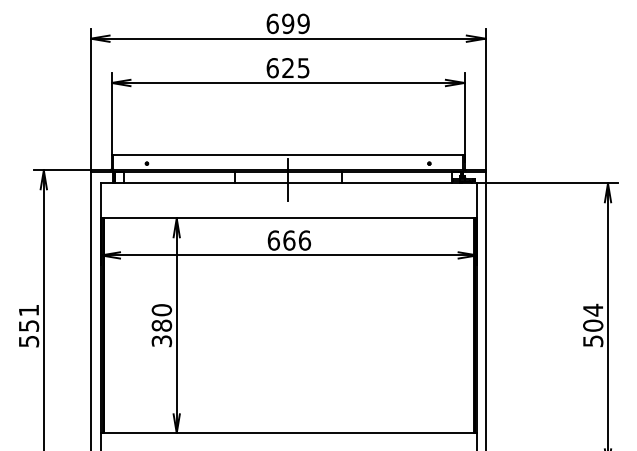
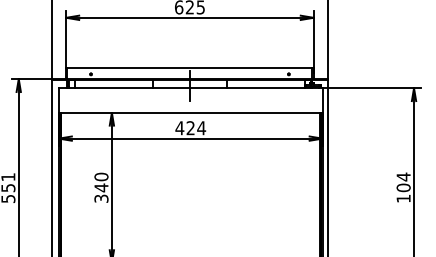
text: (289, 240) -> (190, 128), 666 -> 424
text: (161, 325) -> (101, 187), 380 -> 340
text: (593, 341) -> (403, 198), 504 -> 104

